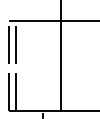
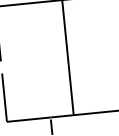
line: (16, 66) -> (11, 63), removed

